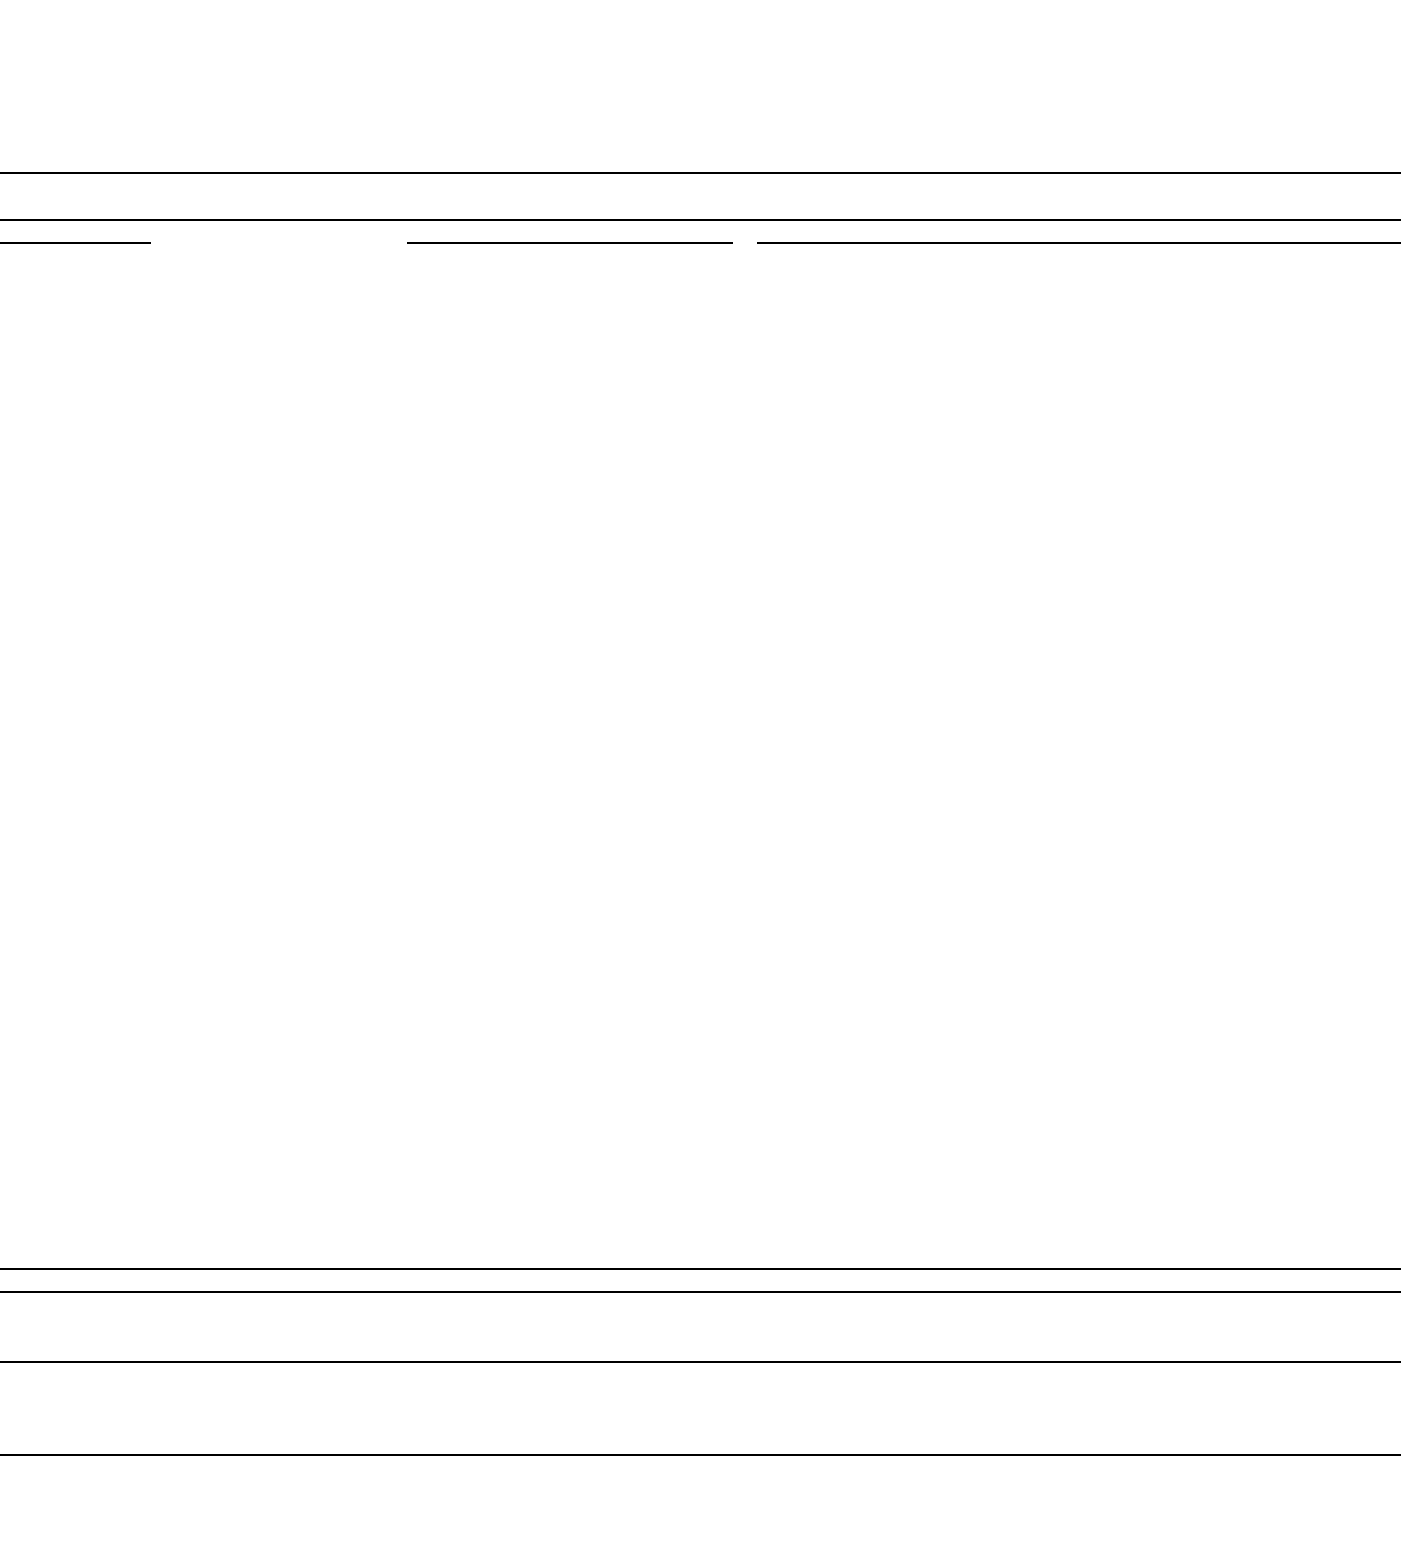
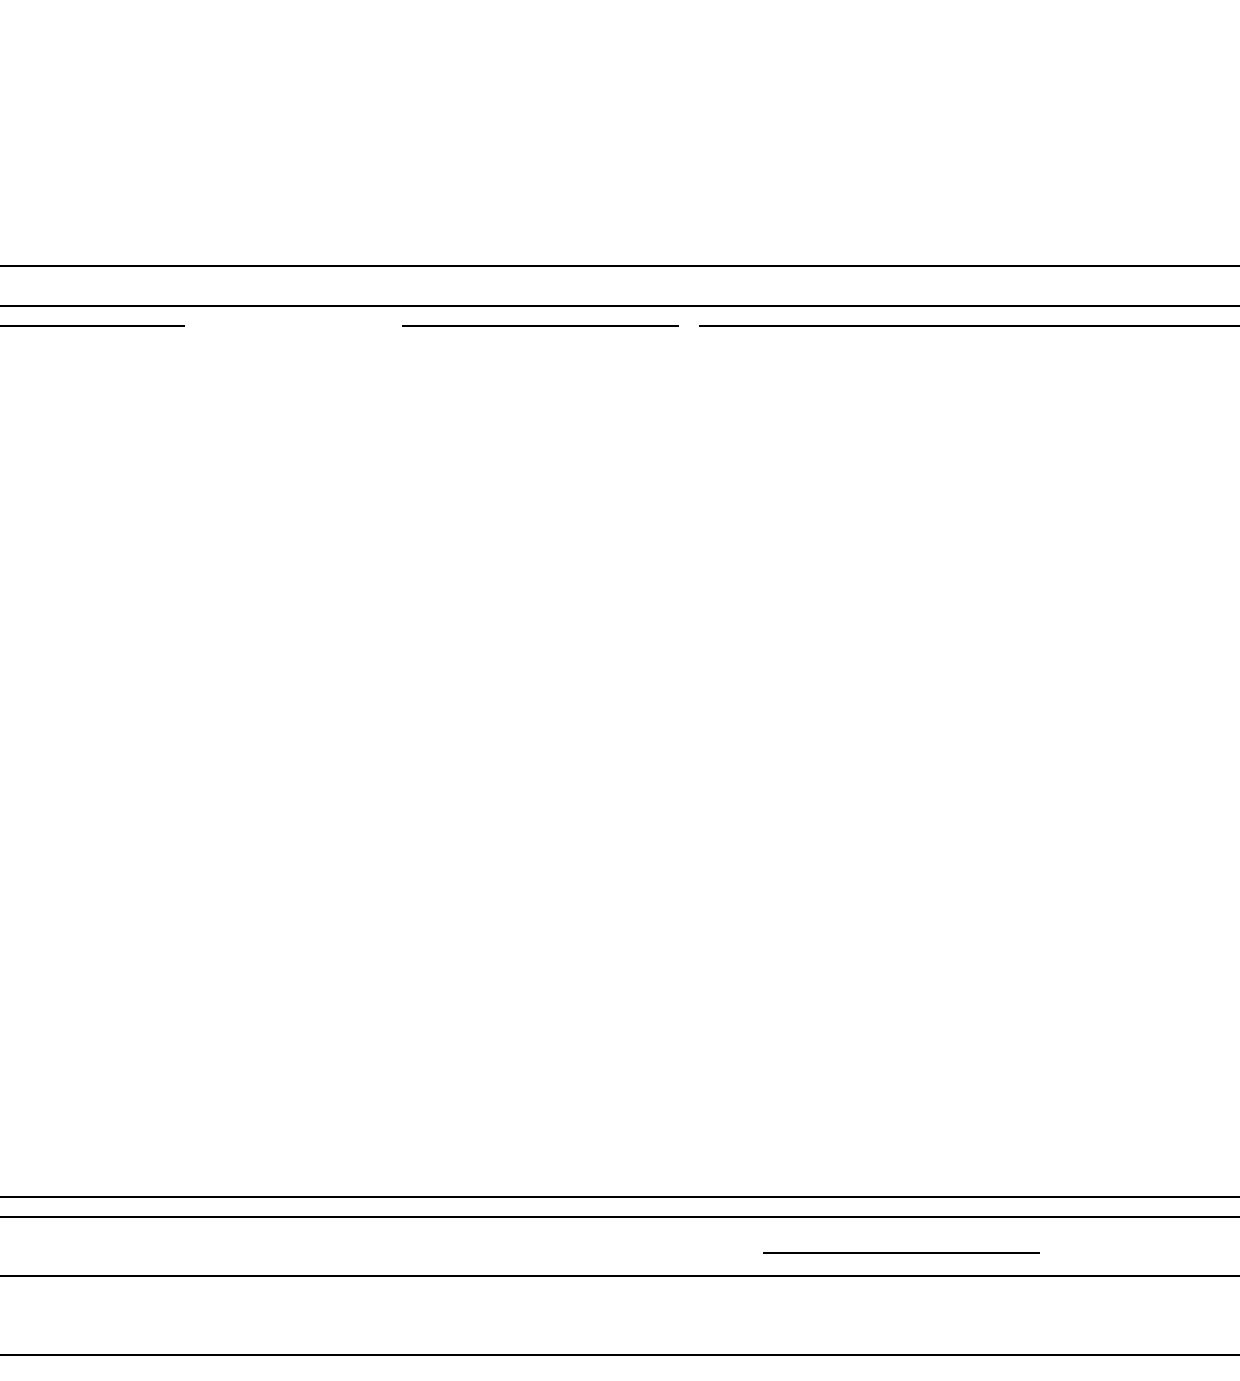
line: (994, 1333) -> (901, 1252), added

